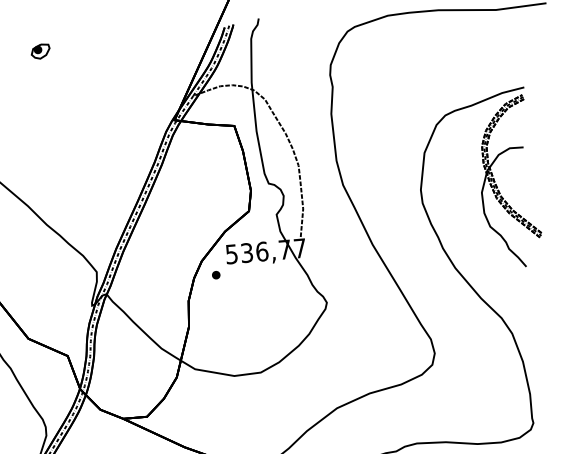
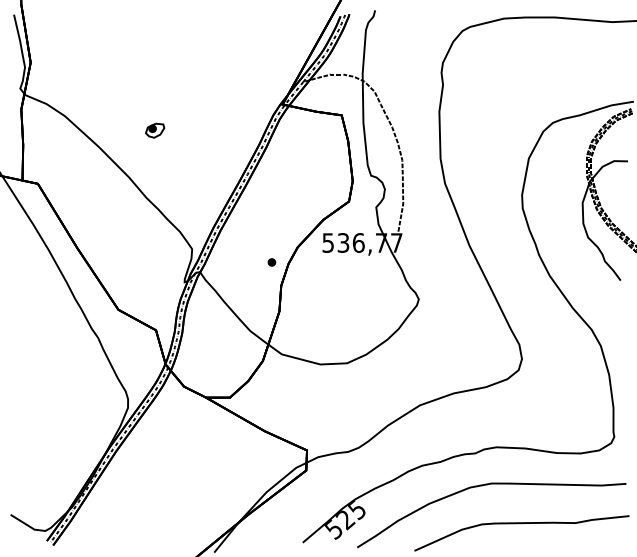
part: (41, 51) -> (155, 130), moved
part: (215, 275) -> (271, 262), moved

